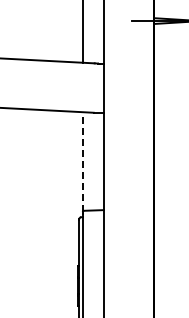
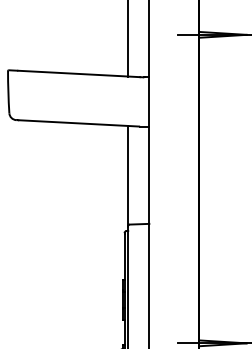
line: (83, 161) -> (128, 175), dashed -> solid

